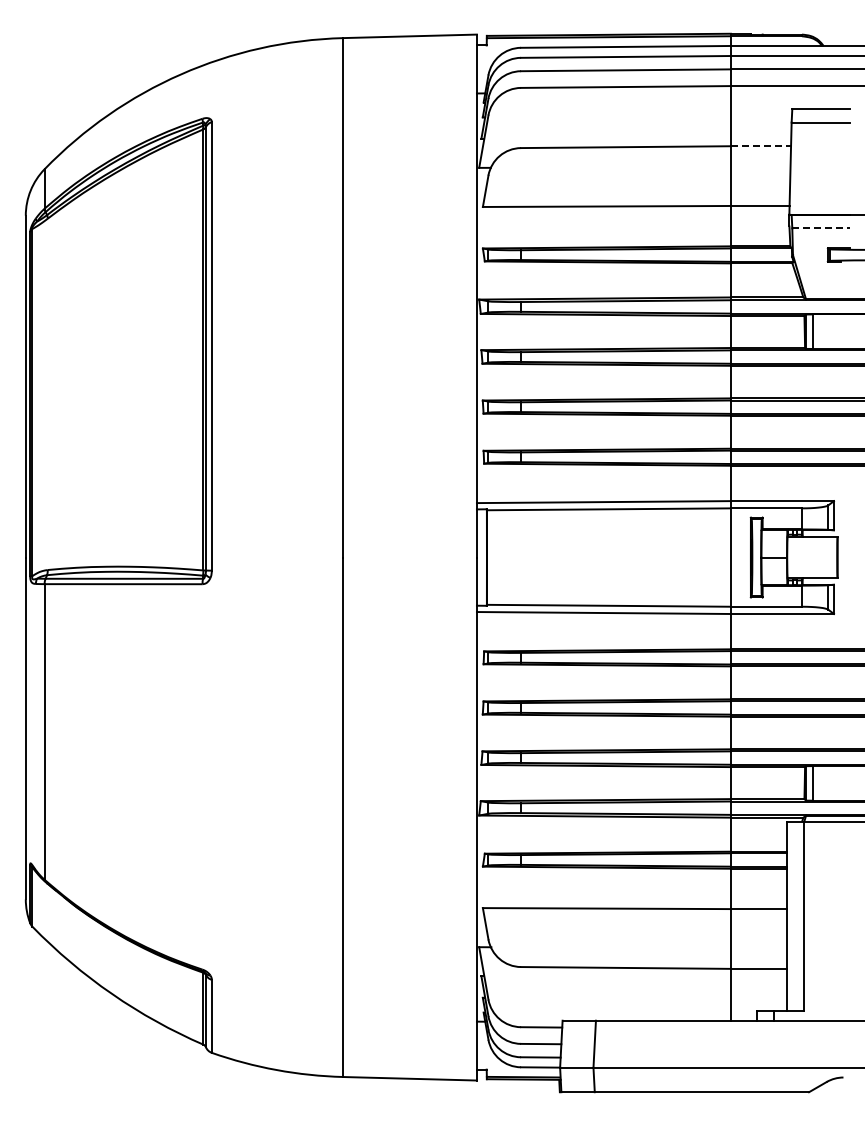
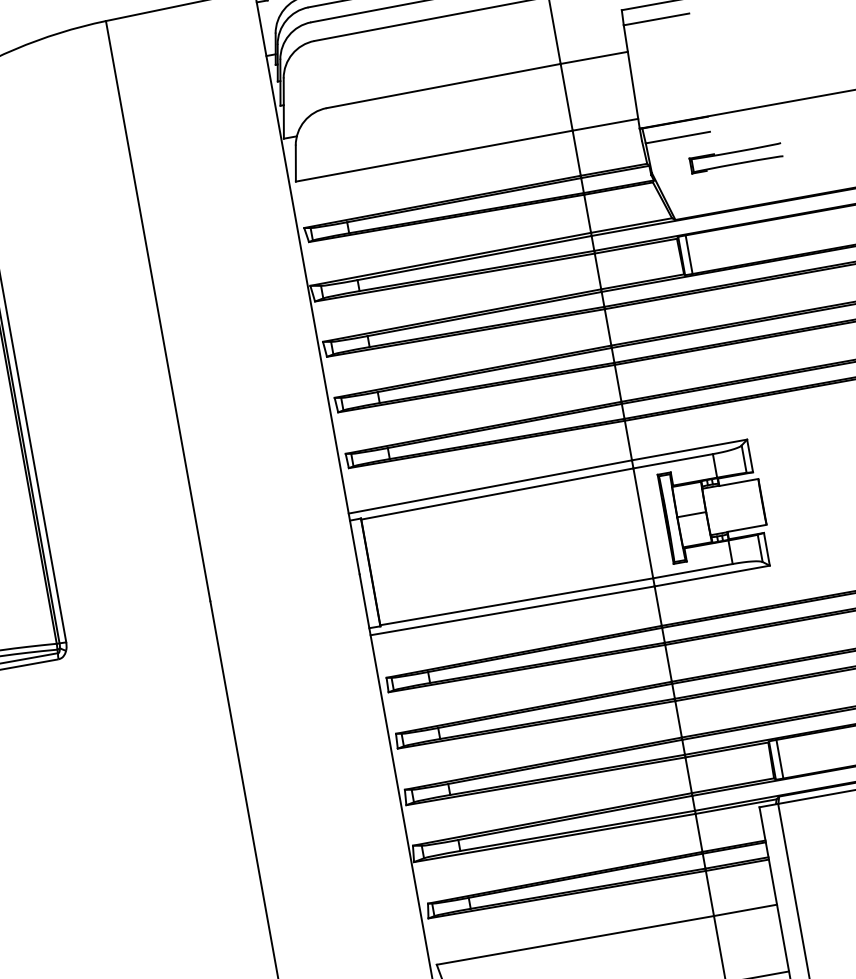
line: (761, 146) -> (594, 58), dashed -> solid
line: (821, 228) -> (678, 137), dashed -> solid

